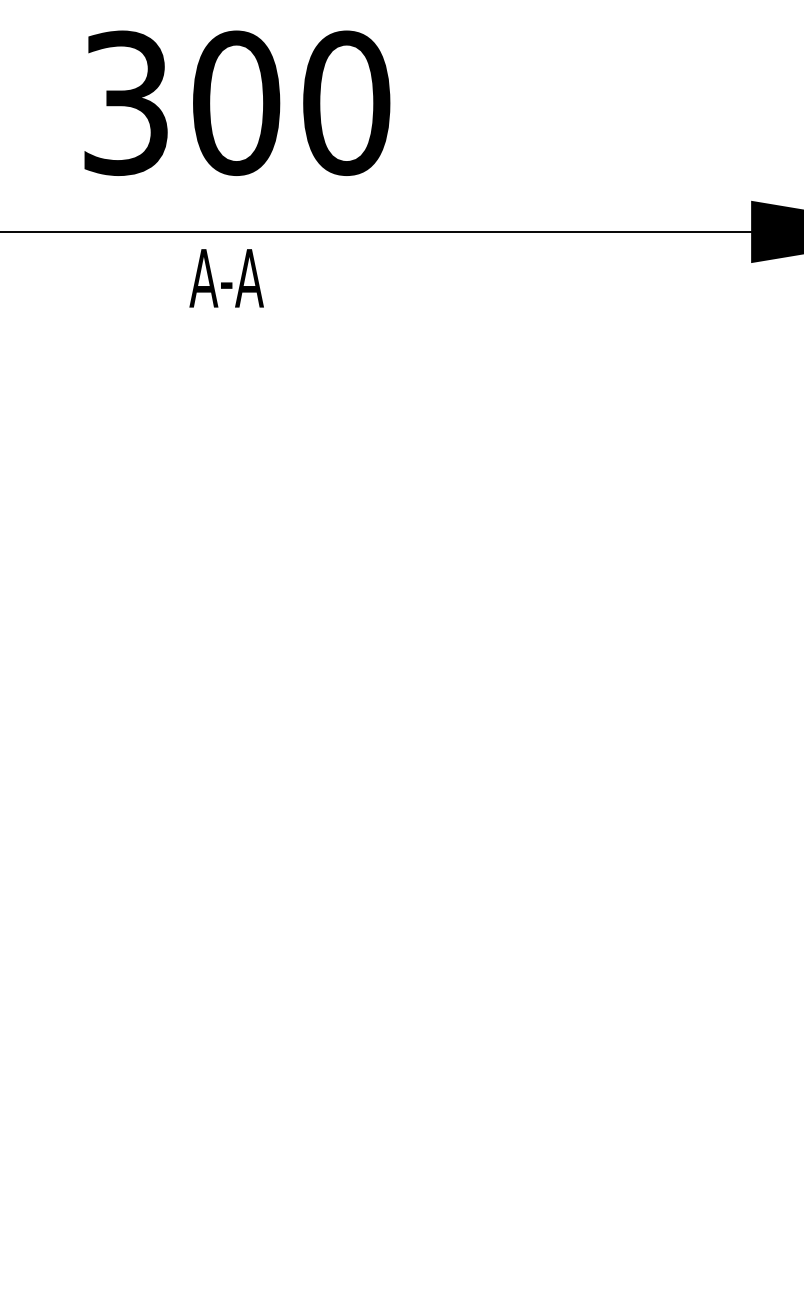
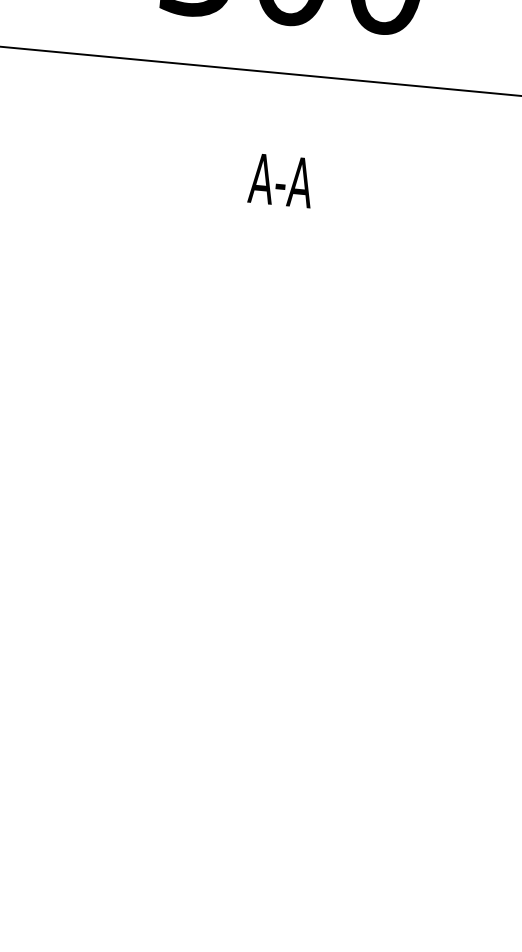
text: (226, 278) -> (280, 180), moved

